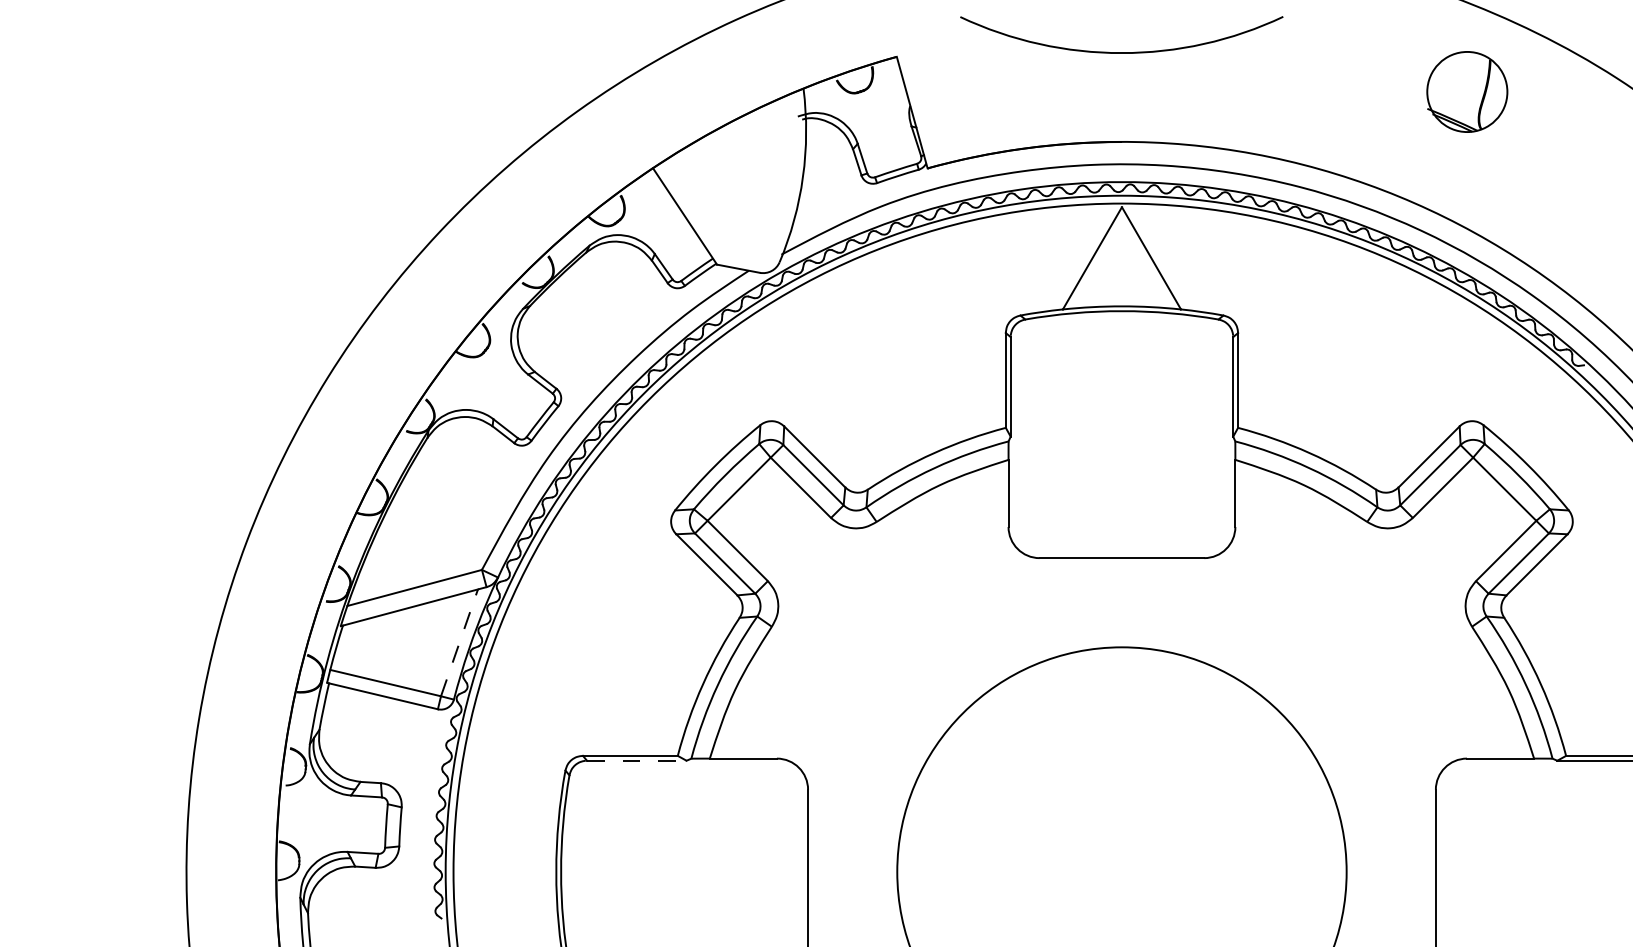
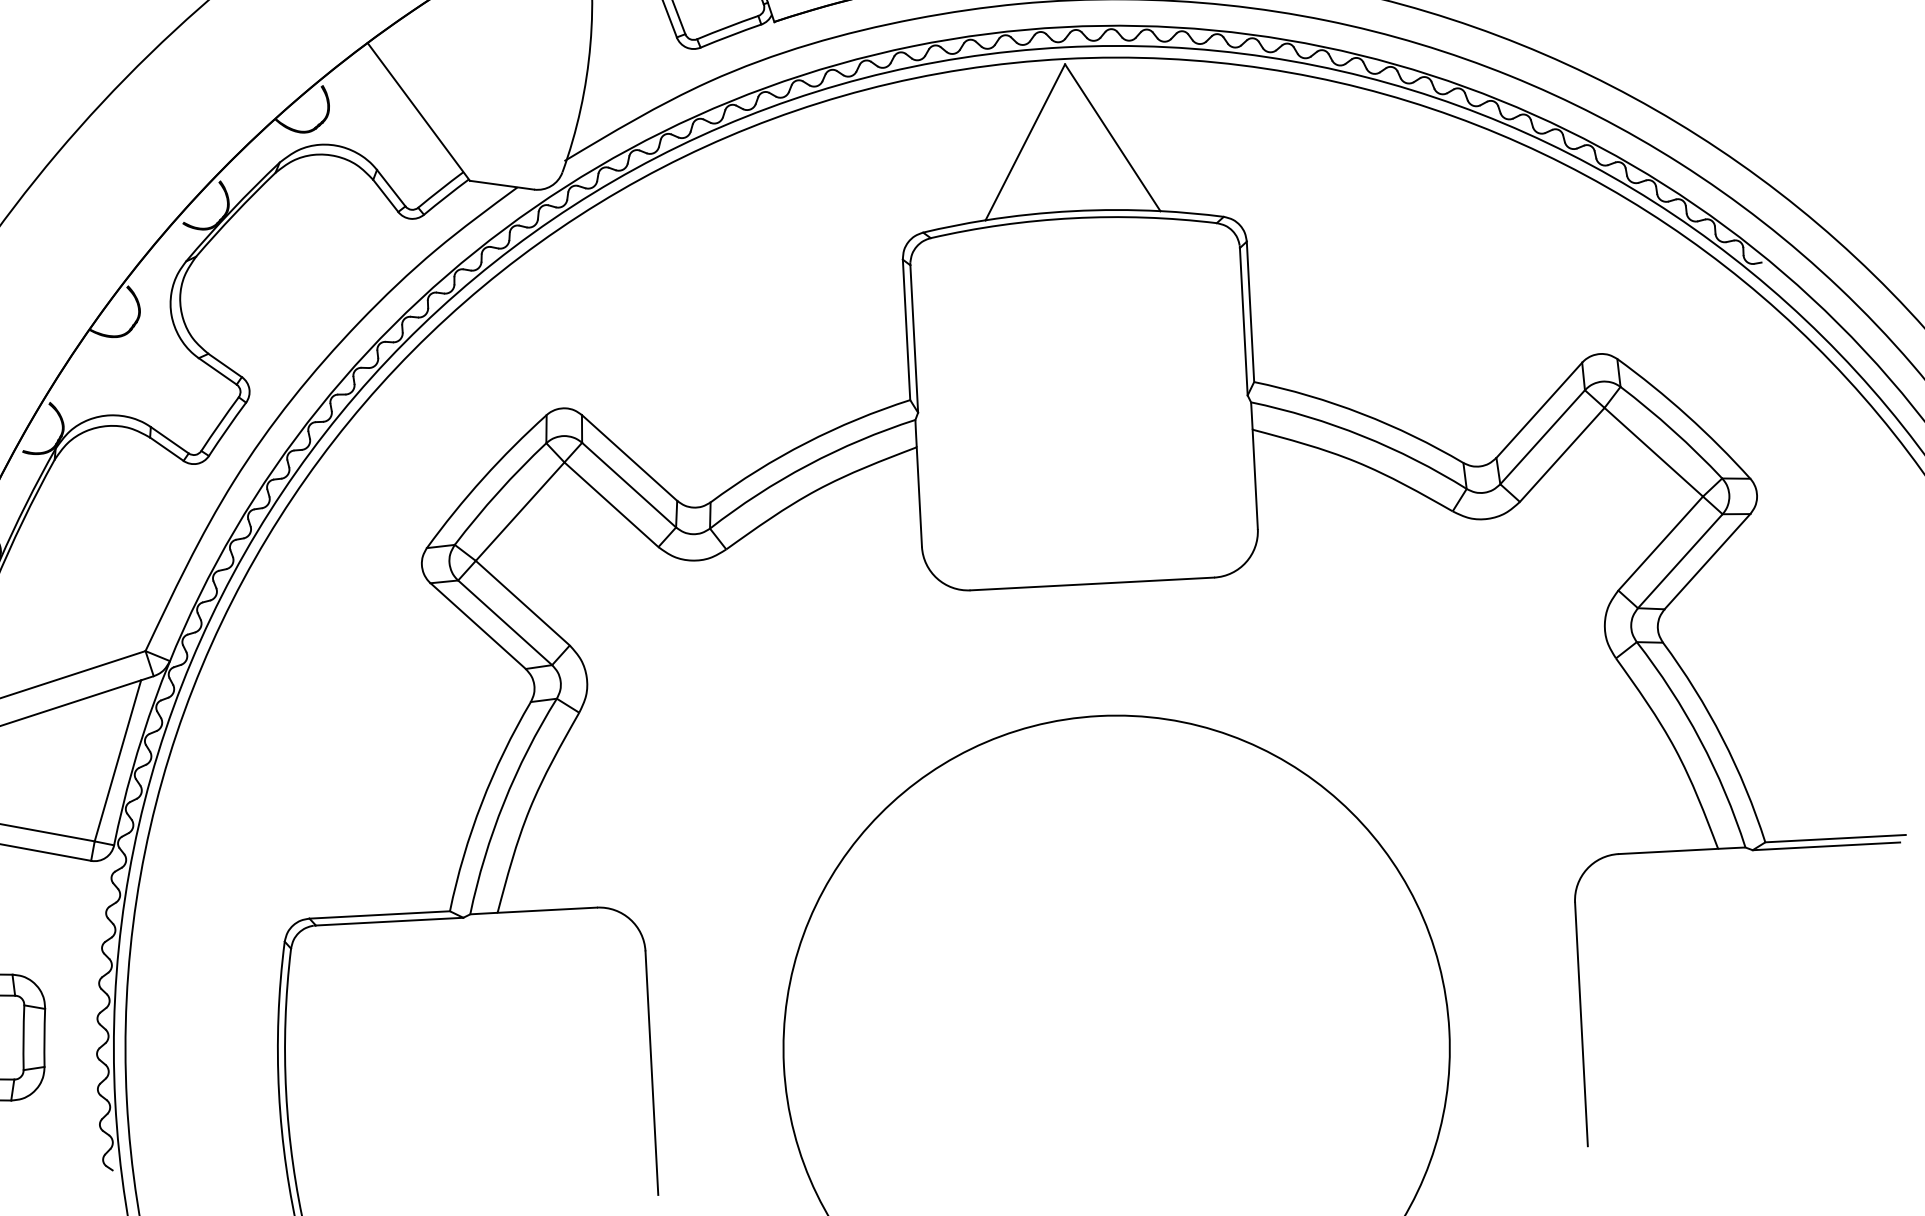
line: (459, 642) -> (117, 760), dashed -> solid
line: (636, 760) -> (389, 921), dashed -> solid

